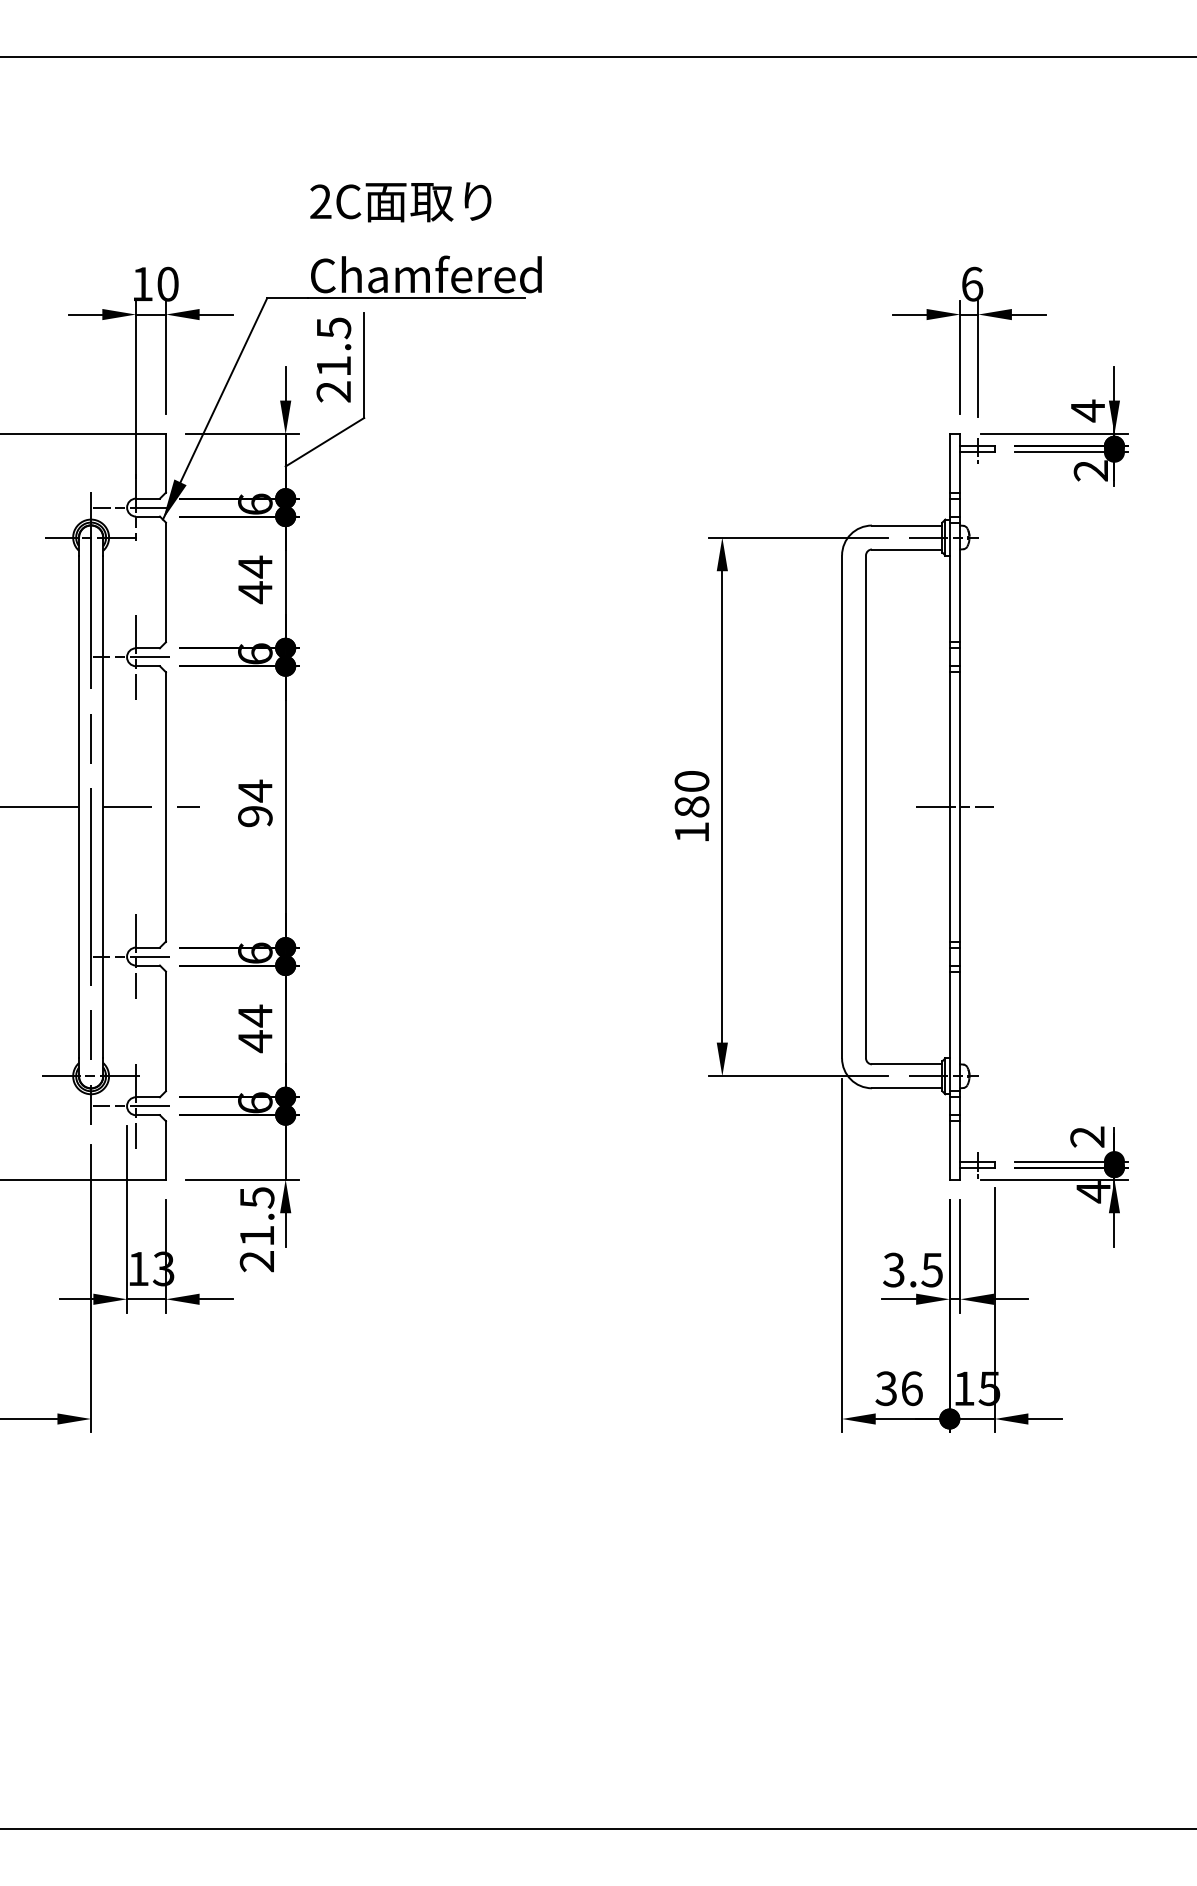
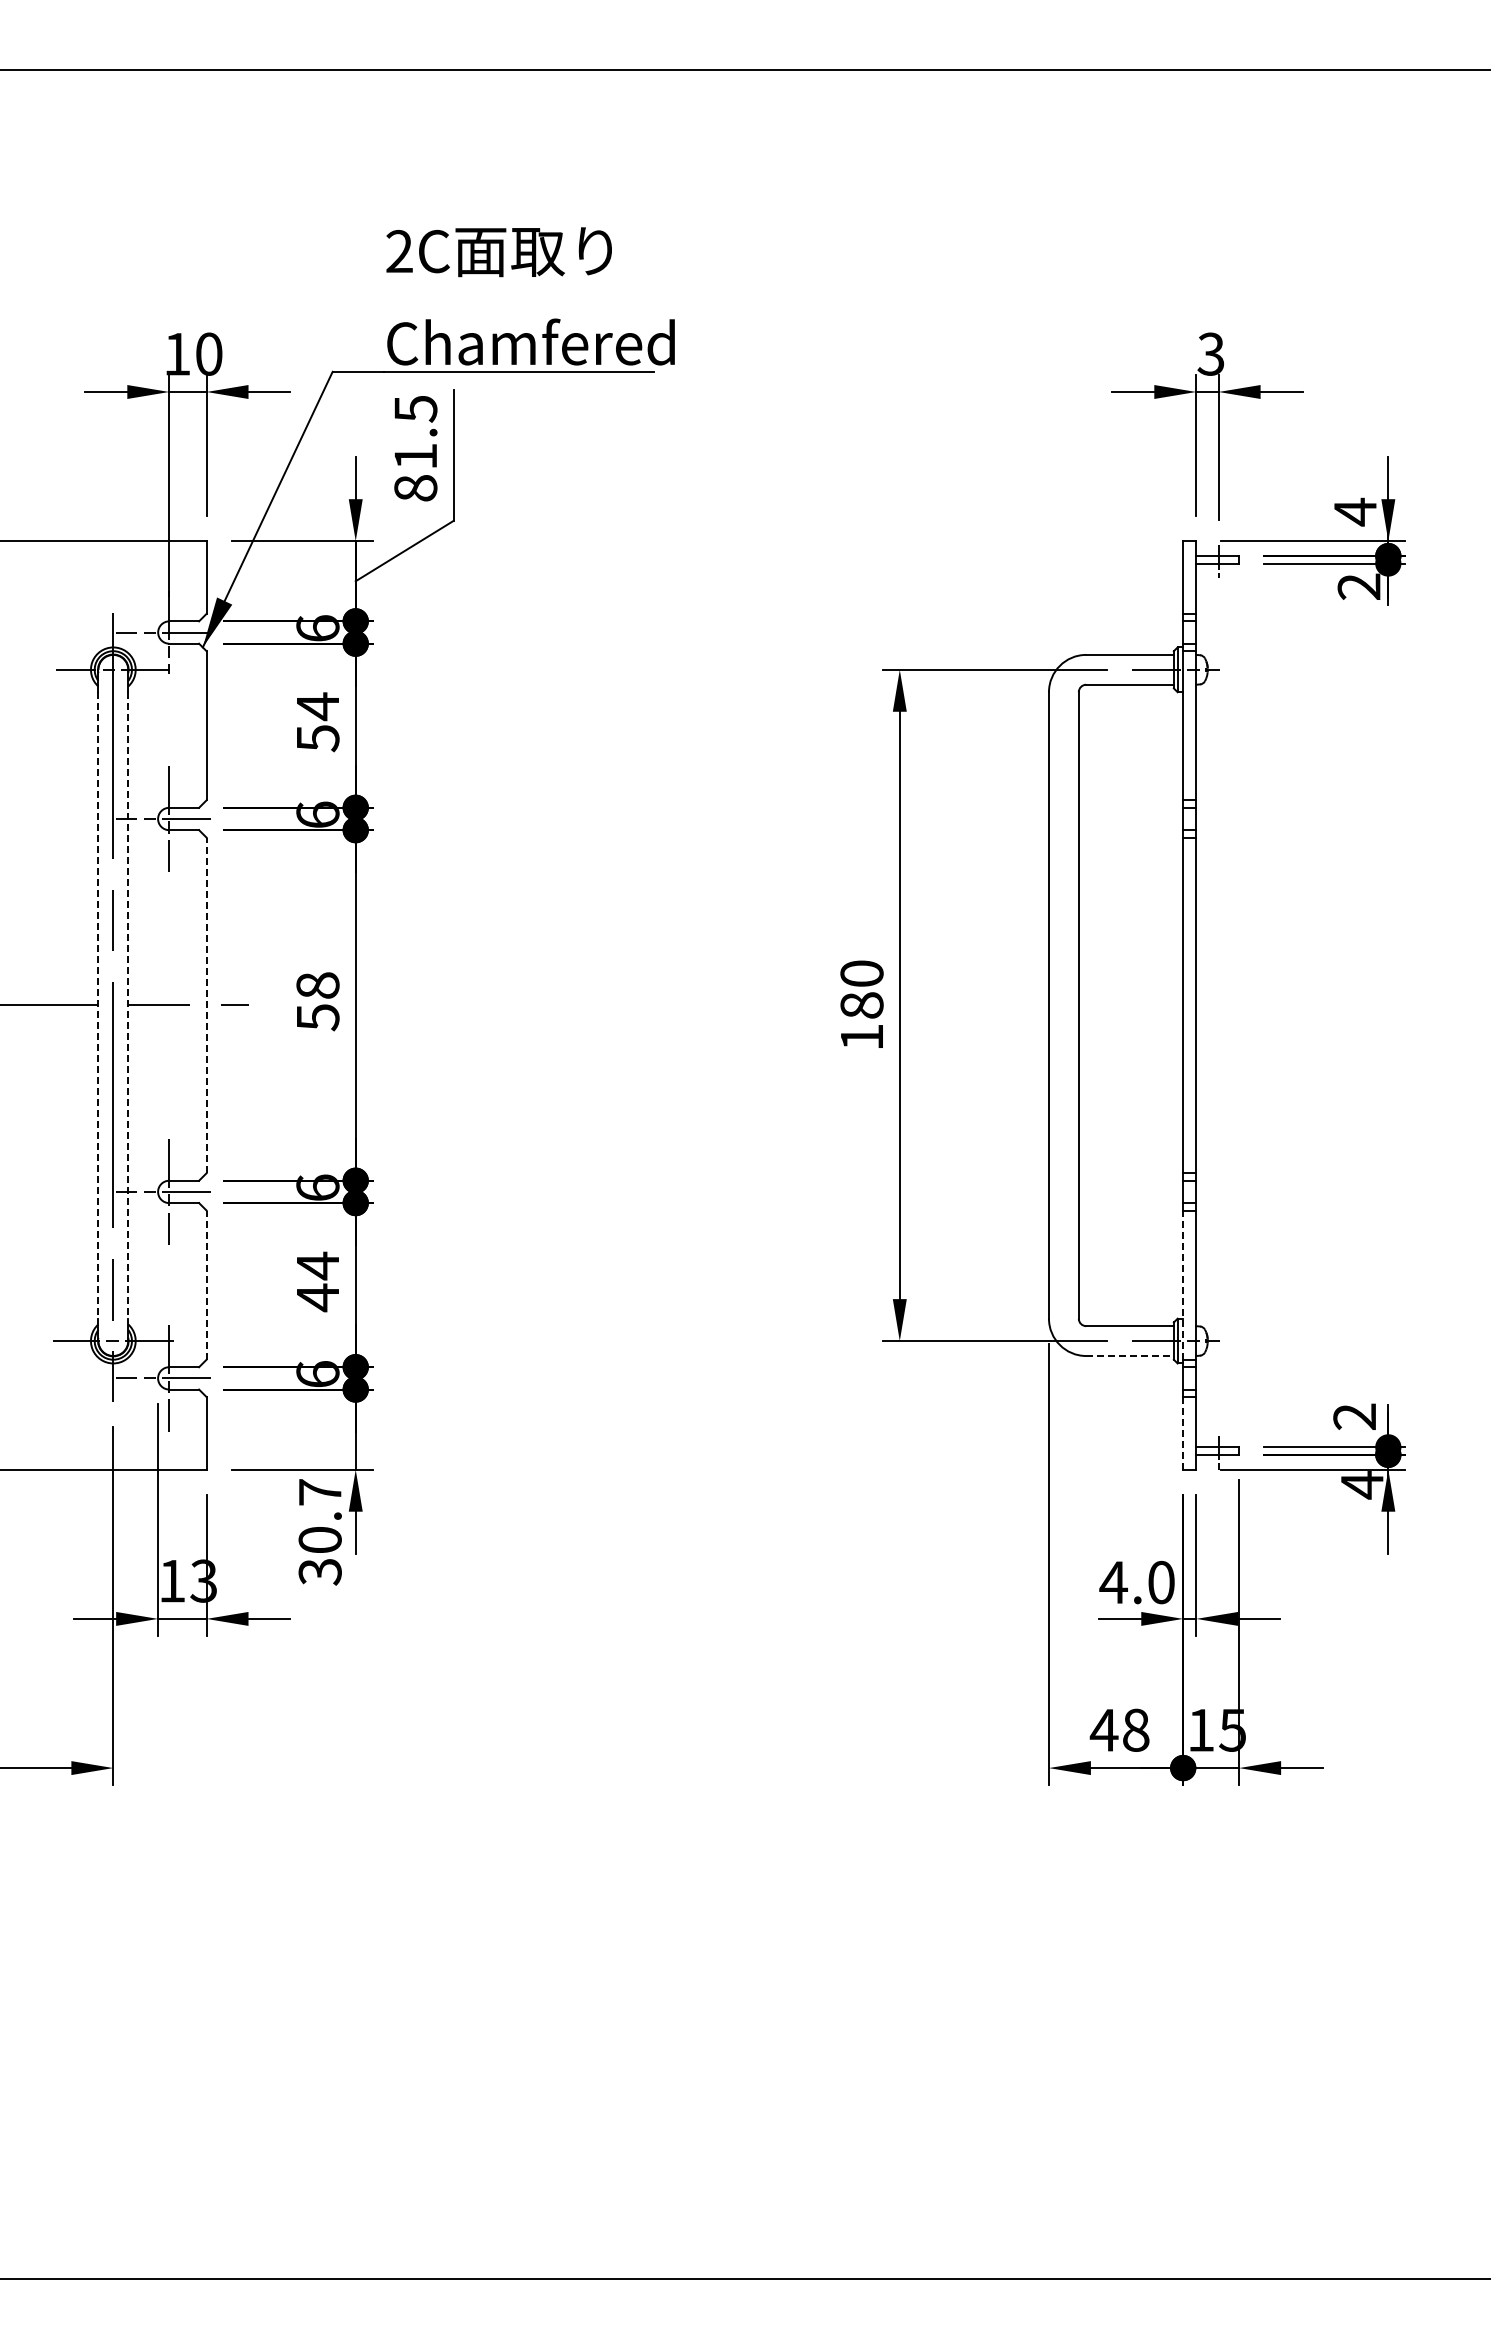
text: (971, 283) -> (1210, 353), 6 -> 3
text: (333, 392) -> (415, 488), 21.5 -> 81.5
text: (255, 592) -> (318, 738), 44 -> 54
text: (254, 803) -> (317, 1001), 94 -> 58
line: (79, 806) -> (98, 1005), solid -> dashed
line: (103, 806) -> (128, 1005), solid -> dashed
line: (165, 806) -> (206, 1005), solid -> dashed
line: (954, 806) -> (1189, 1005), removed
line: (165, 1031) -> (206, 1285), solid -> dashed
line: (950, 1031) -> (1183, 1285), solid -> dashed
line: (907, 1088) -> (1130, 1356), solid -> dashed
line: (950, 1149) -> (1183, 1432), solid -> dashed
text: (256, 1229) -> (319, 1532), 21.5 -> 30.7
text: (912, 1270) -> (1136, 1582), 3.5 -> 4.0
text: (898, 1388) -> (1119, 1729), 36 -> 48

